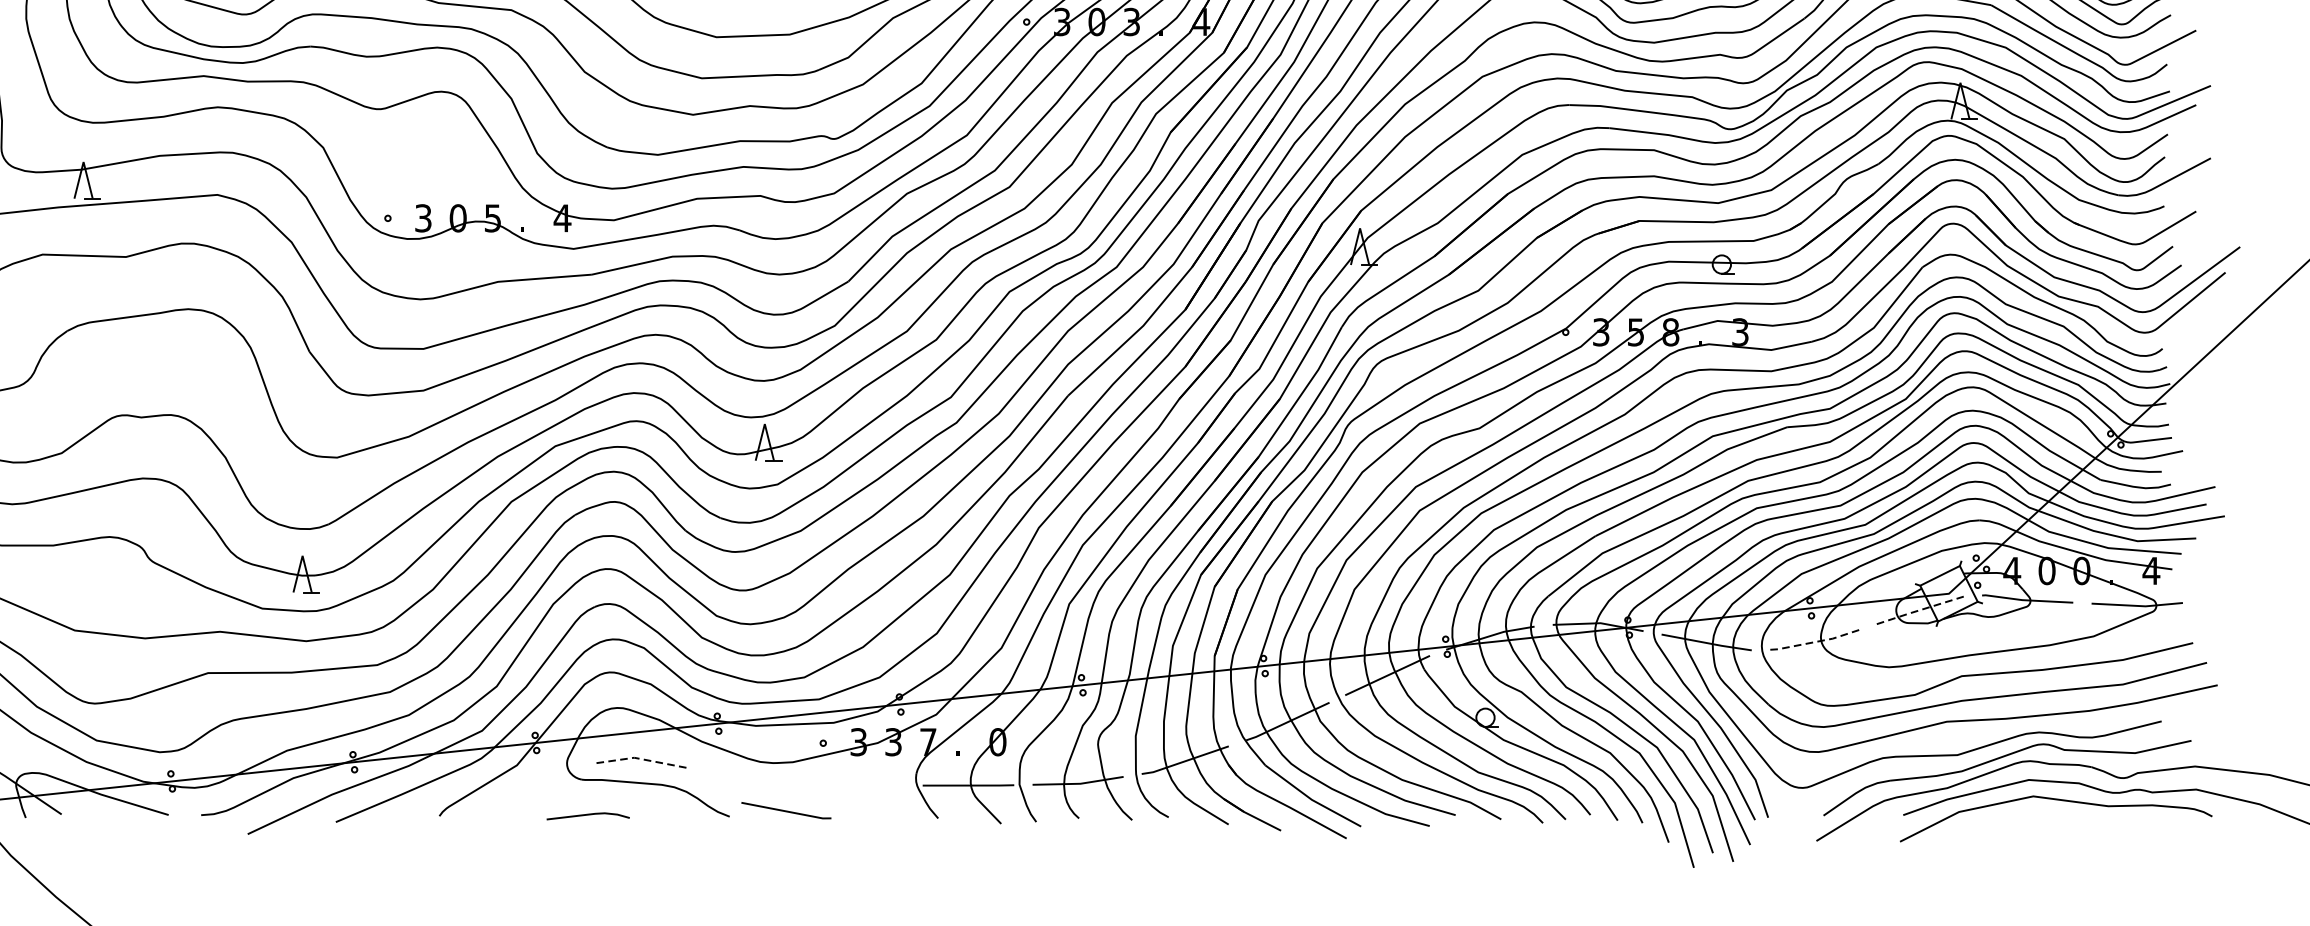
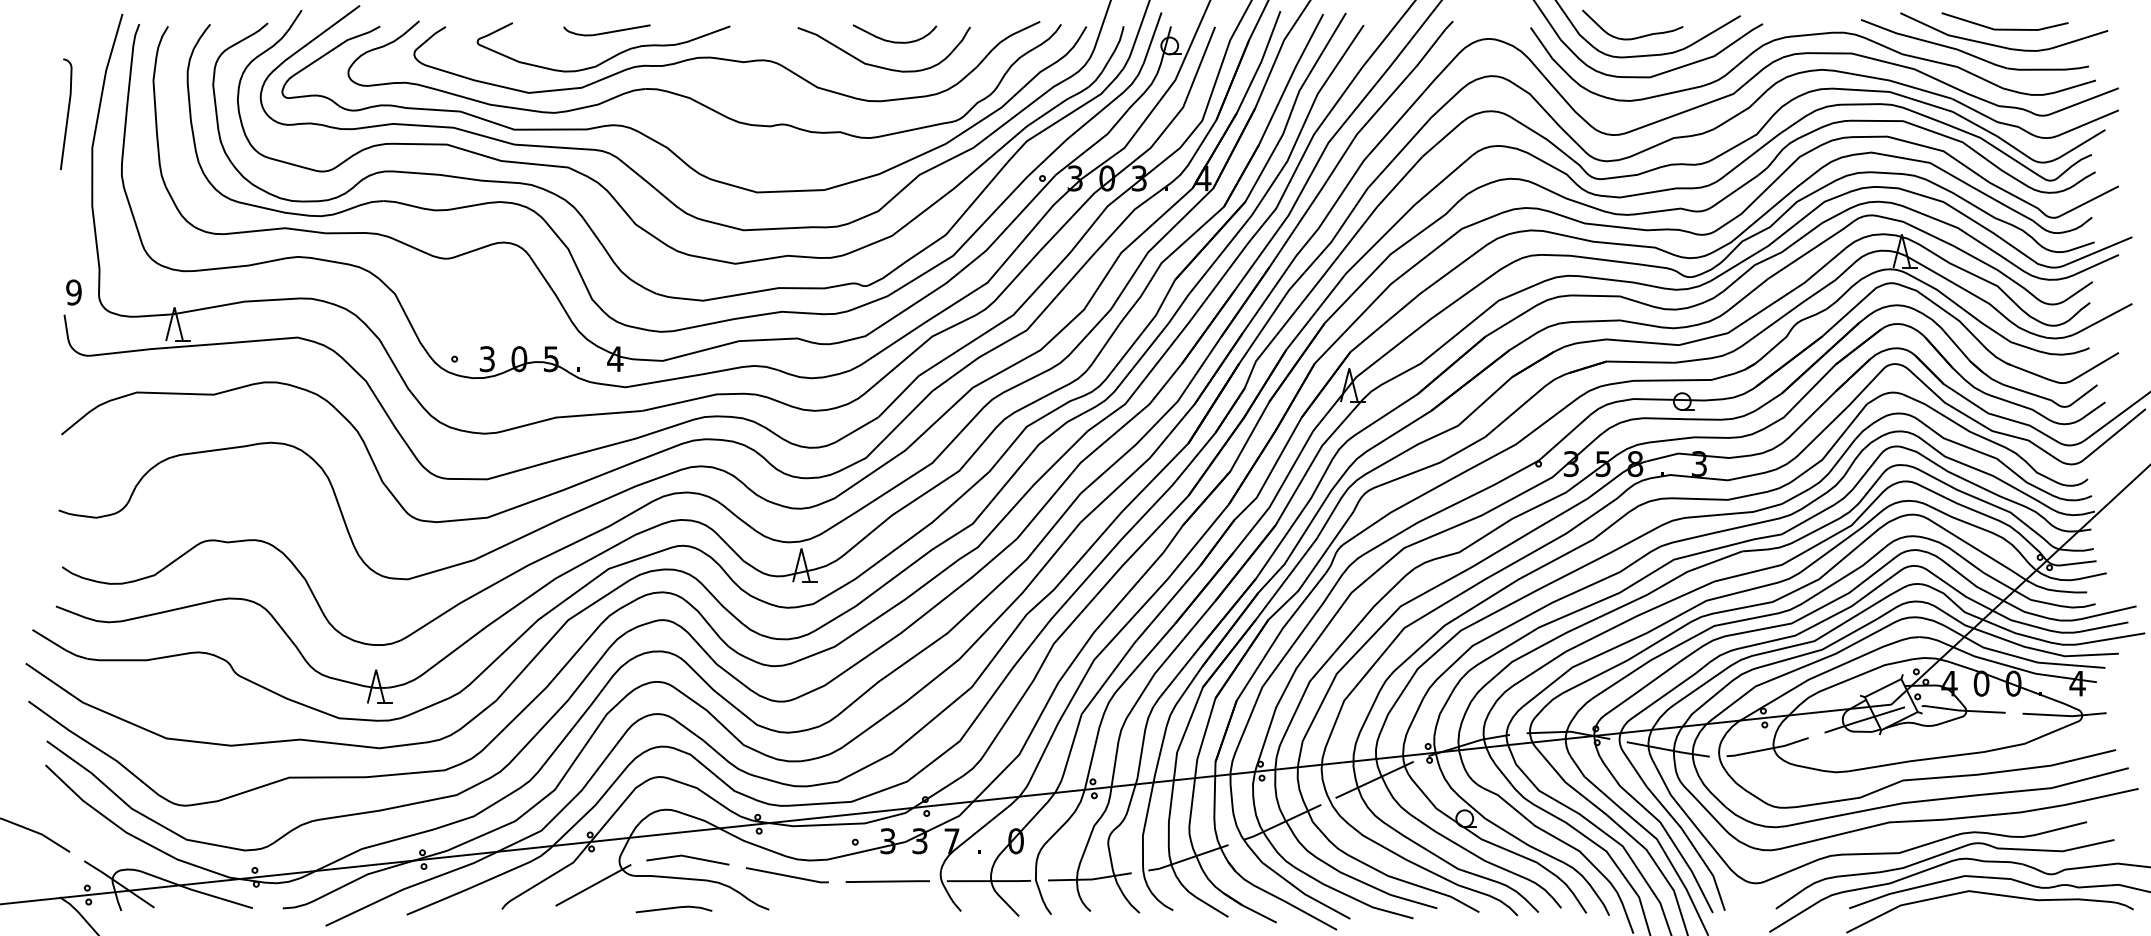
line: (1920, 609) -> (1865, 719), dashed -> solid
line: (1814, 642) -> (1767, 749), dashed -> solid
line: (640, 758) -> (687, 856), dashed -> solid
line: (858, 785) -> (887, 881), added
line: (538, 790) -> (593, 885), added
line: (786, 810) -> (787, 875), moved
line: (587, 815) -> (673, 908), moved

